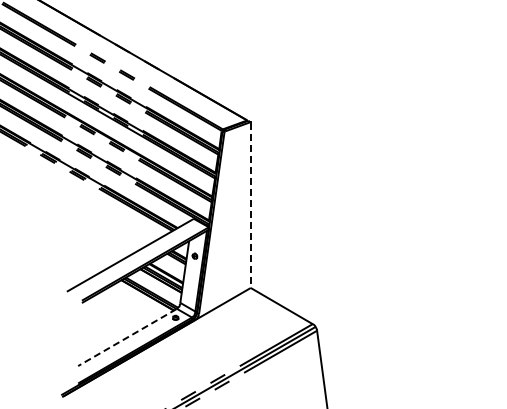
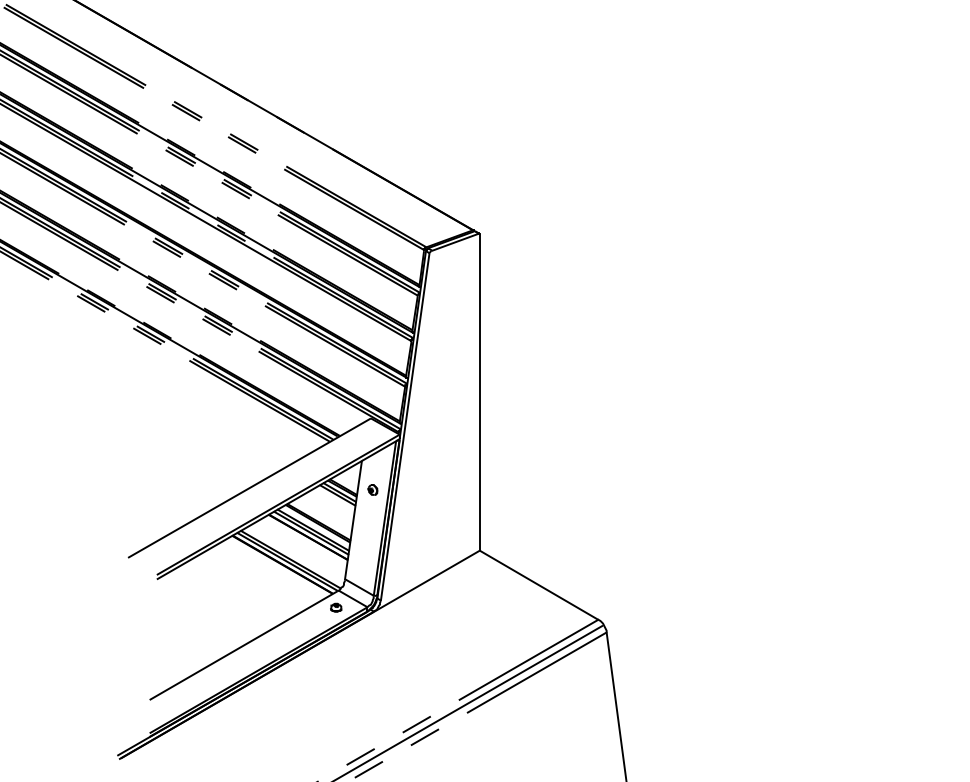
line: (250, 205) -> (479, 392), dashed -> solid
line: (127, 337) -> (244, 645), dashed -> solid

